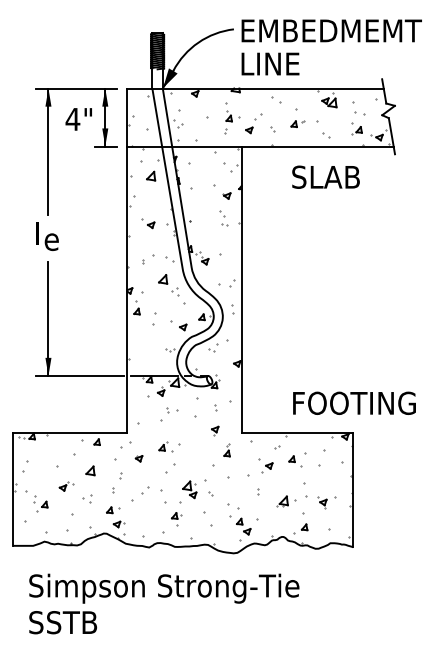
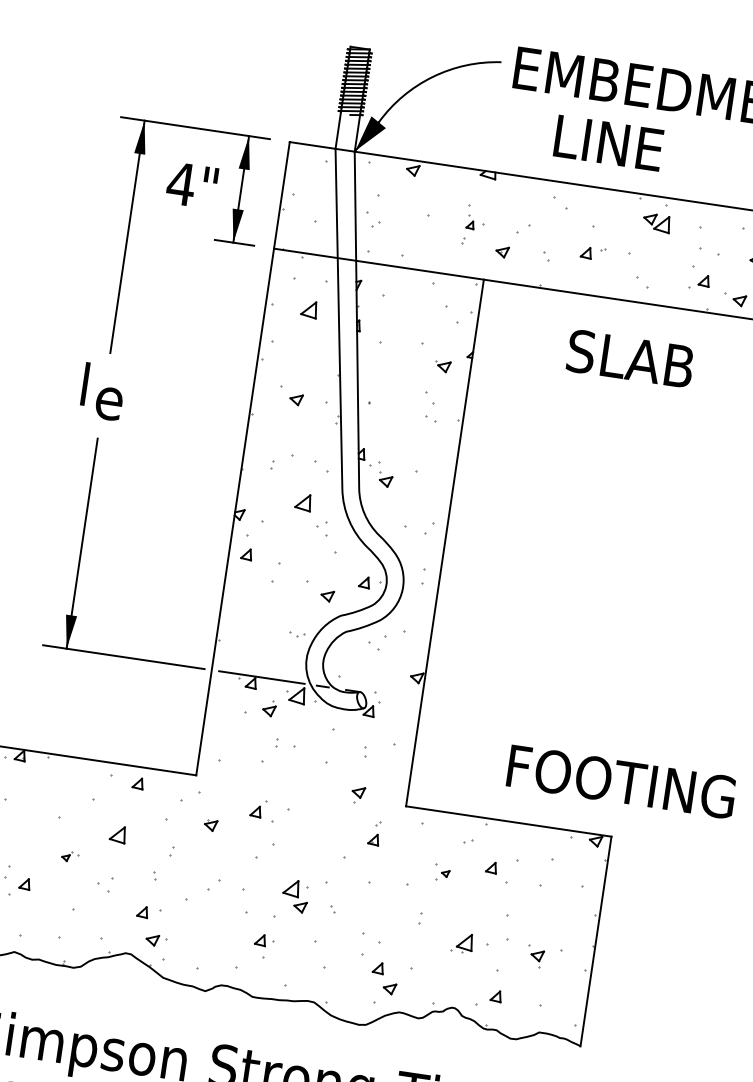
text: (270, 63) -> (608, 142), moved
part: (232, 118) -> (474, 225), size x0.7
part: (265, 465) -> (441, 872), size x0.6
part: (66, 486) -> (69, 856), size x0.6

